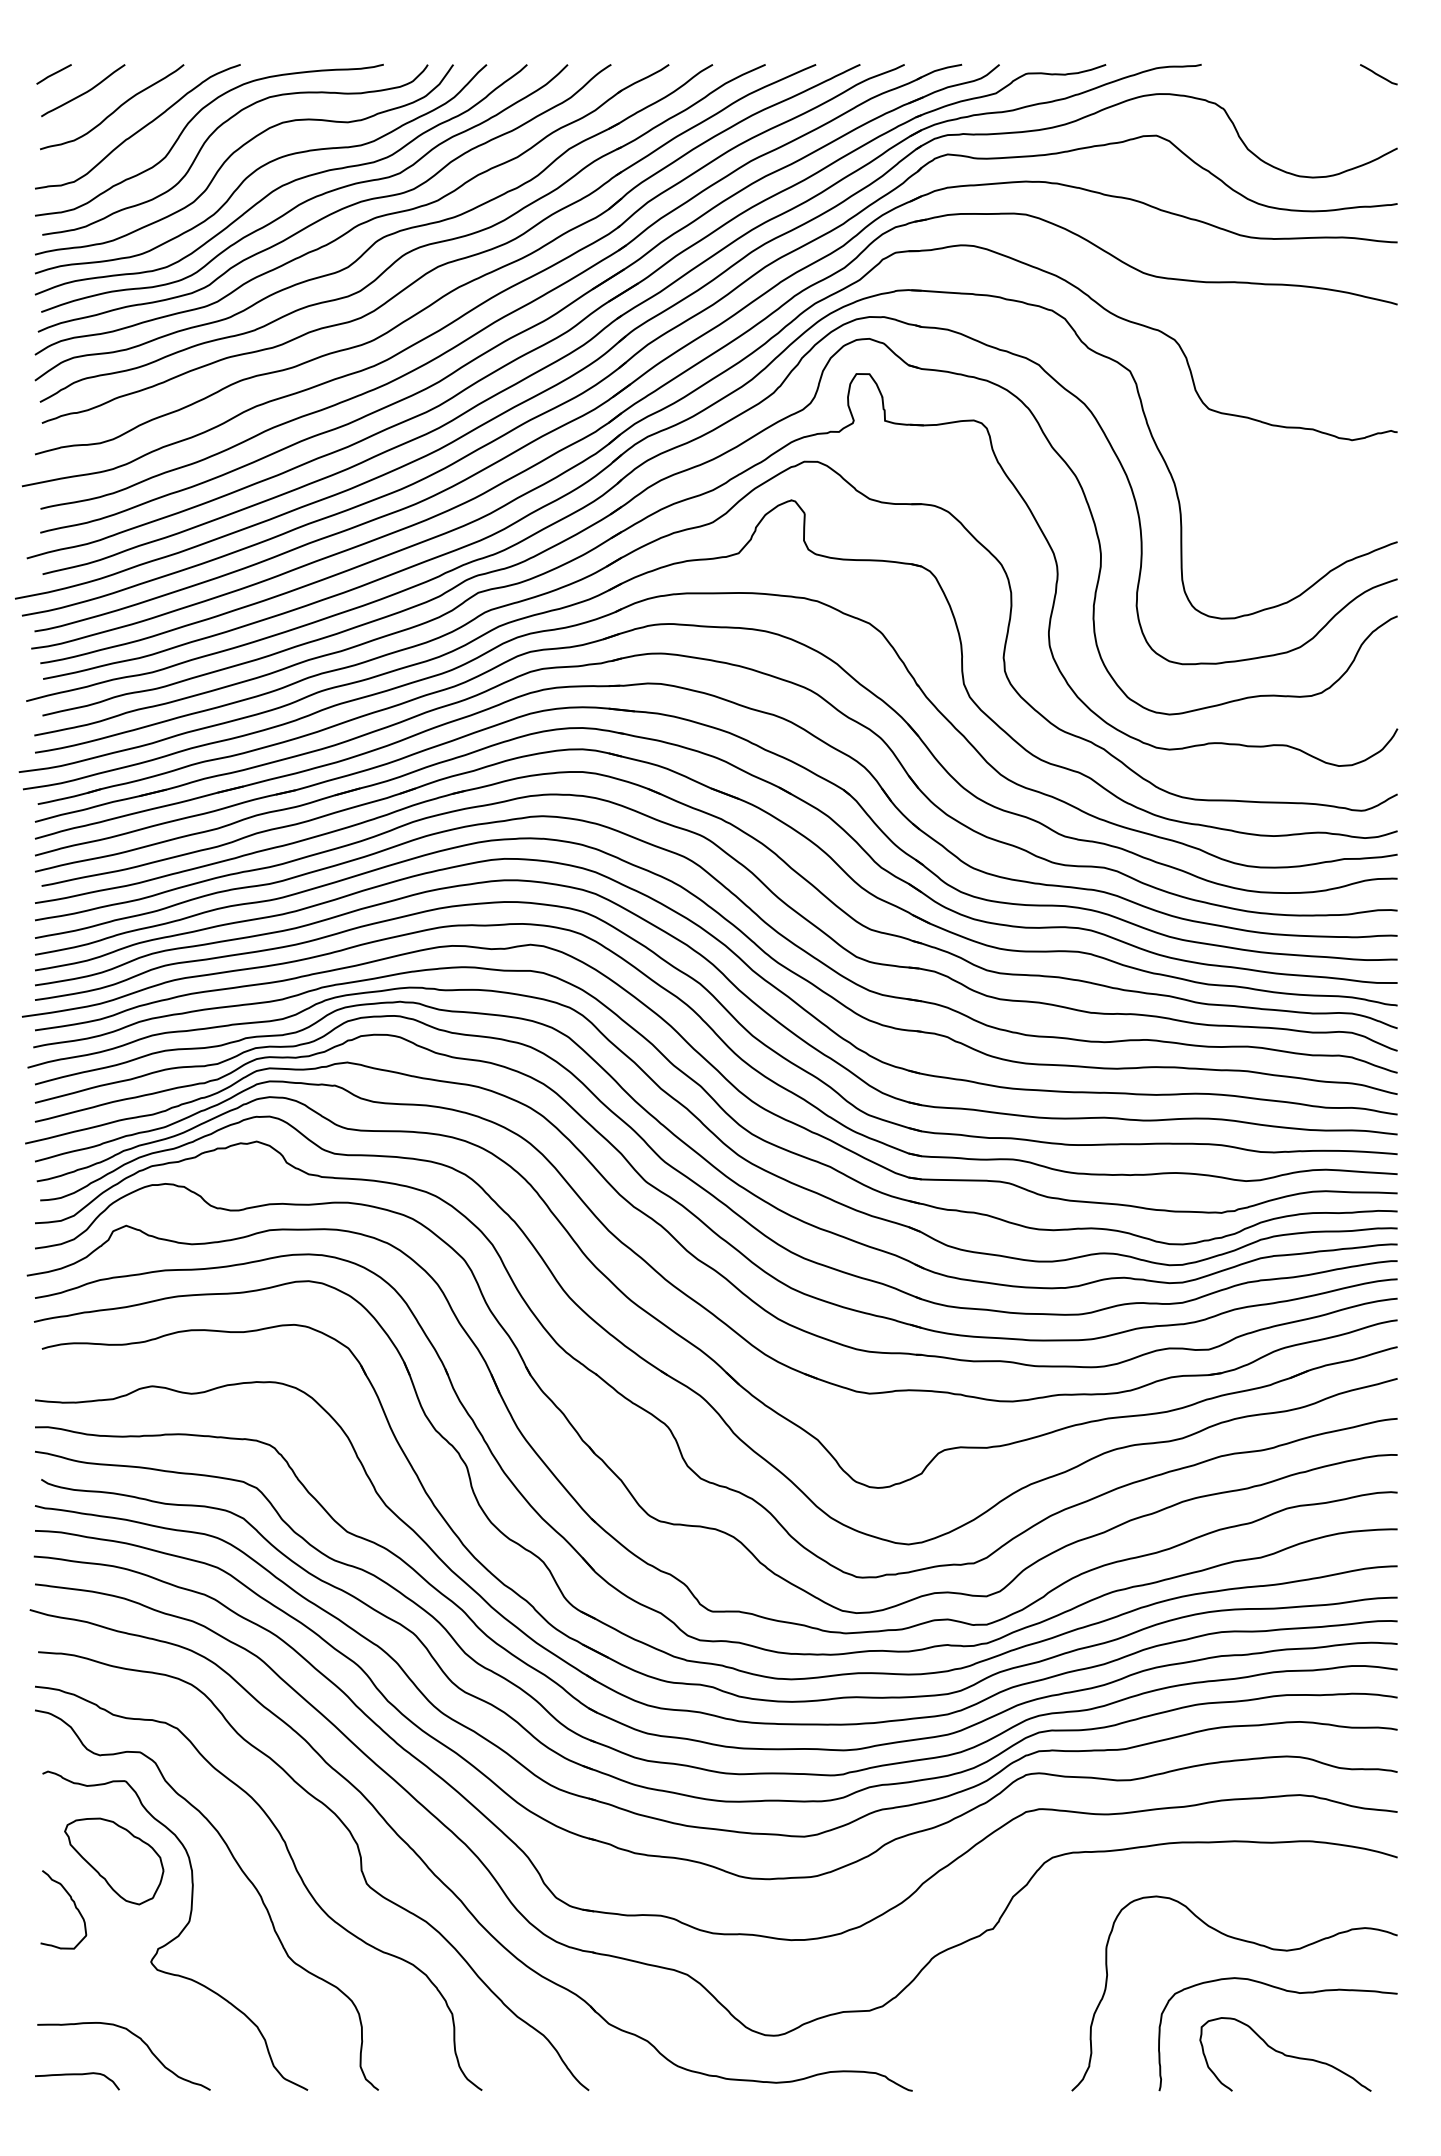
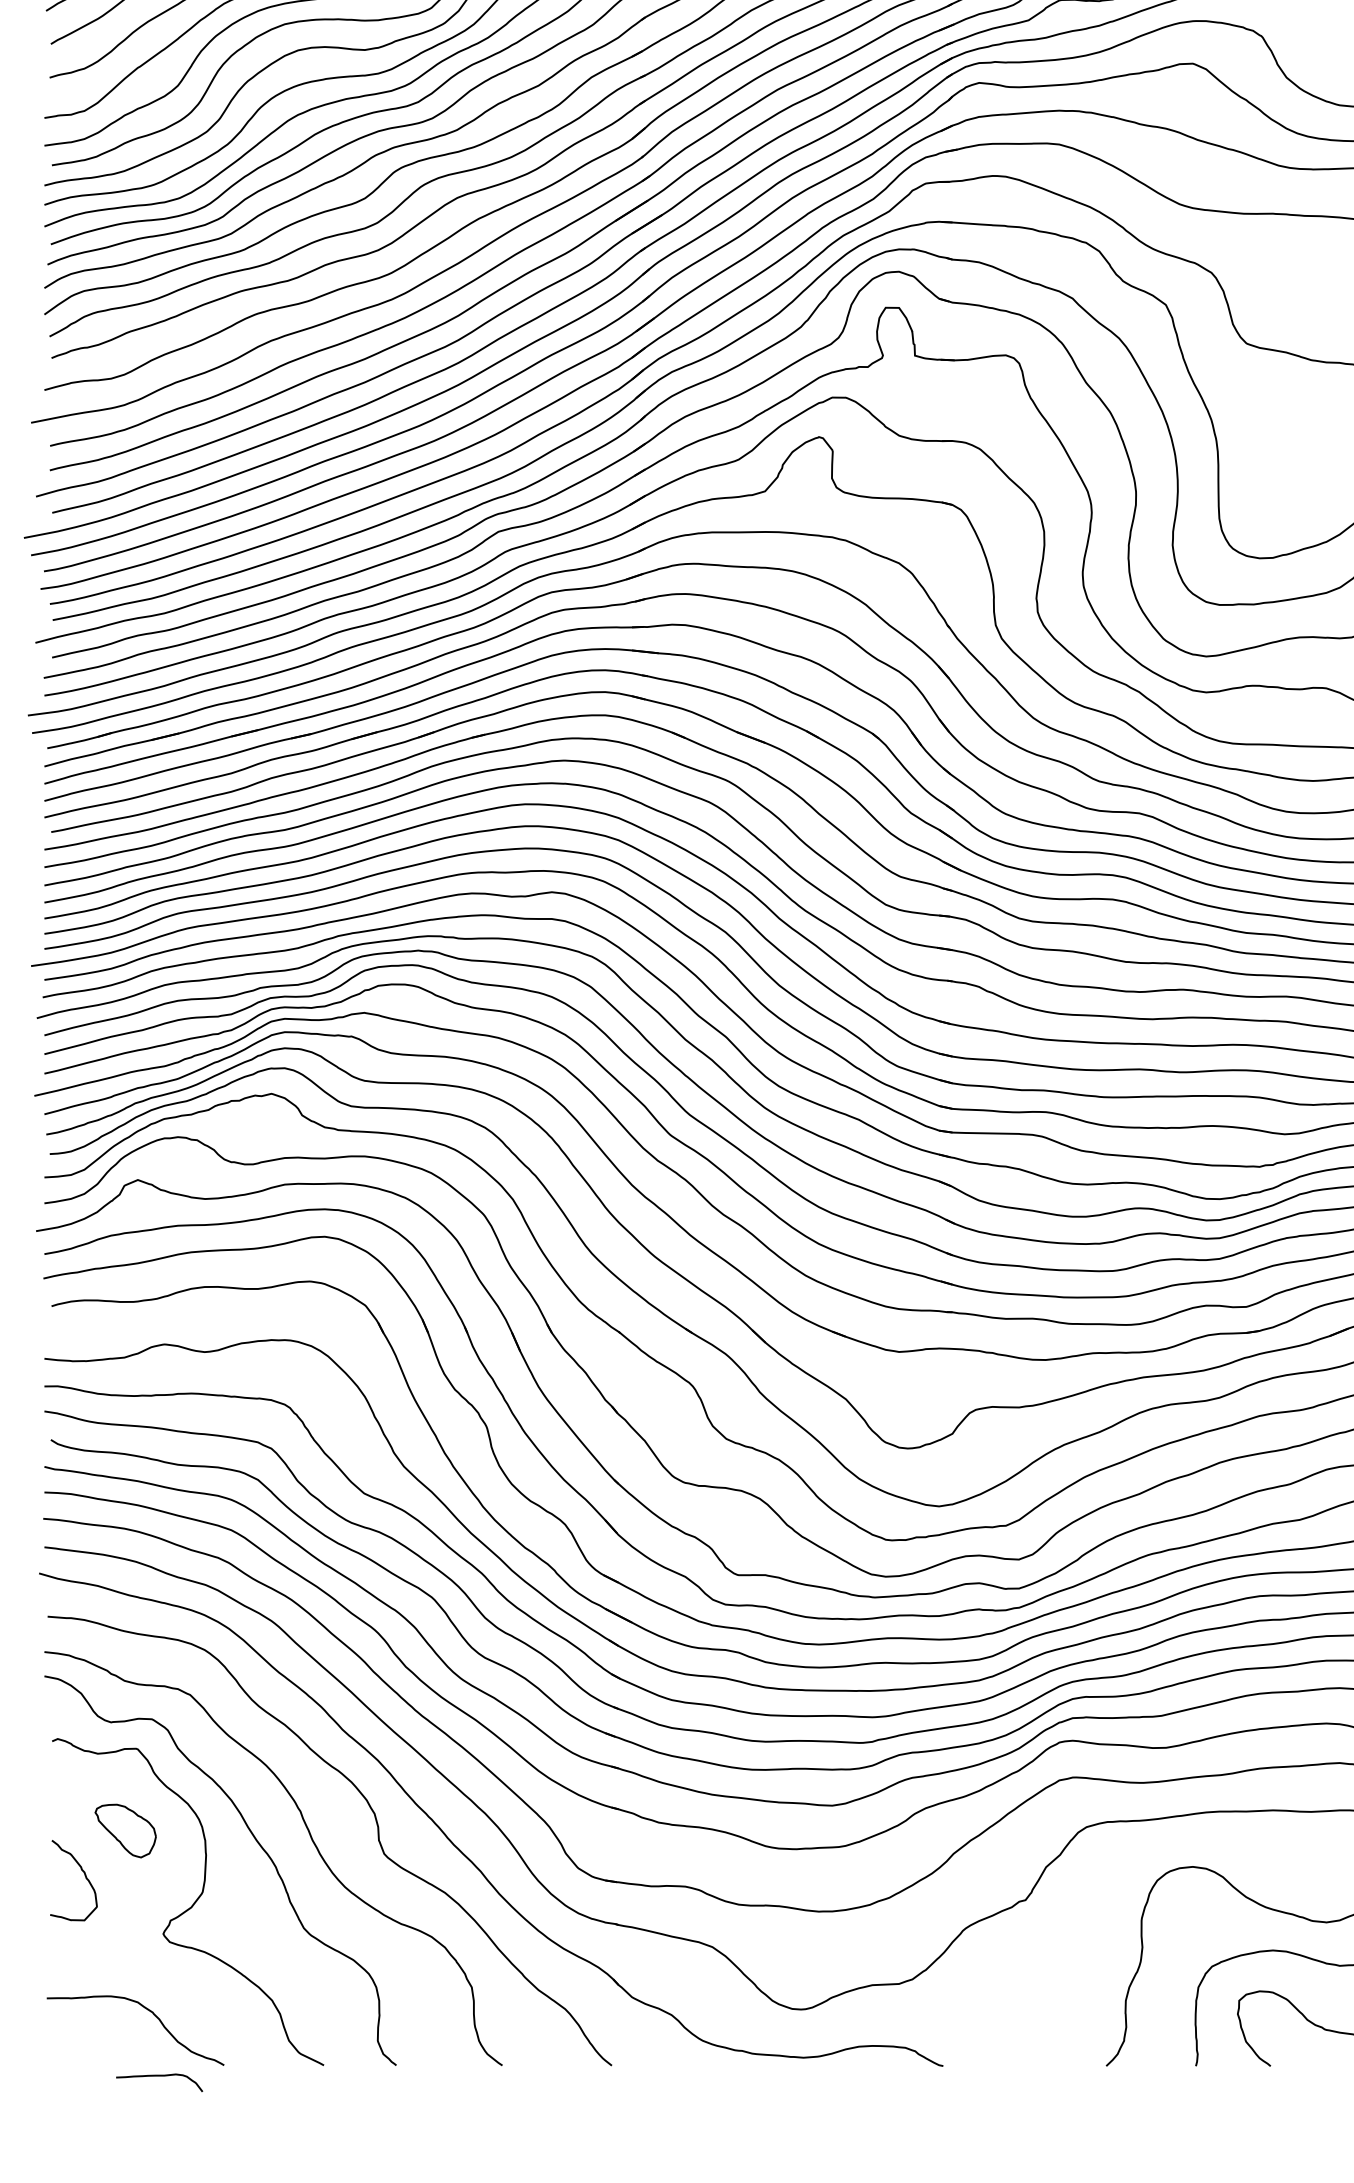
part: (114, 1861) -> (125, 1831), size x0.6
curve: (77, 2075) -> (159, 2076), moved

